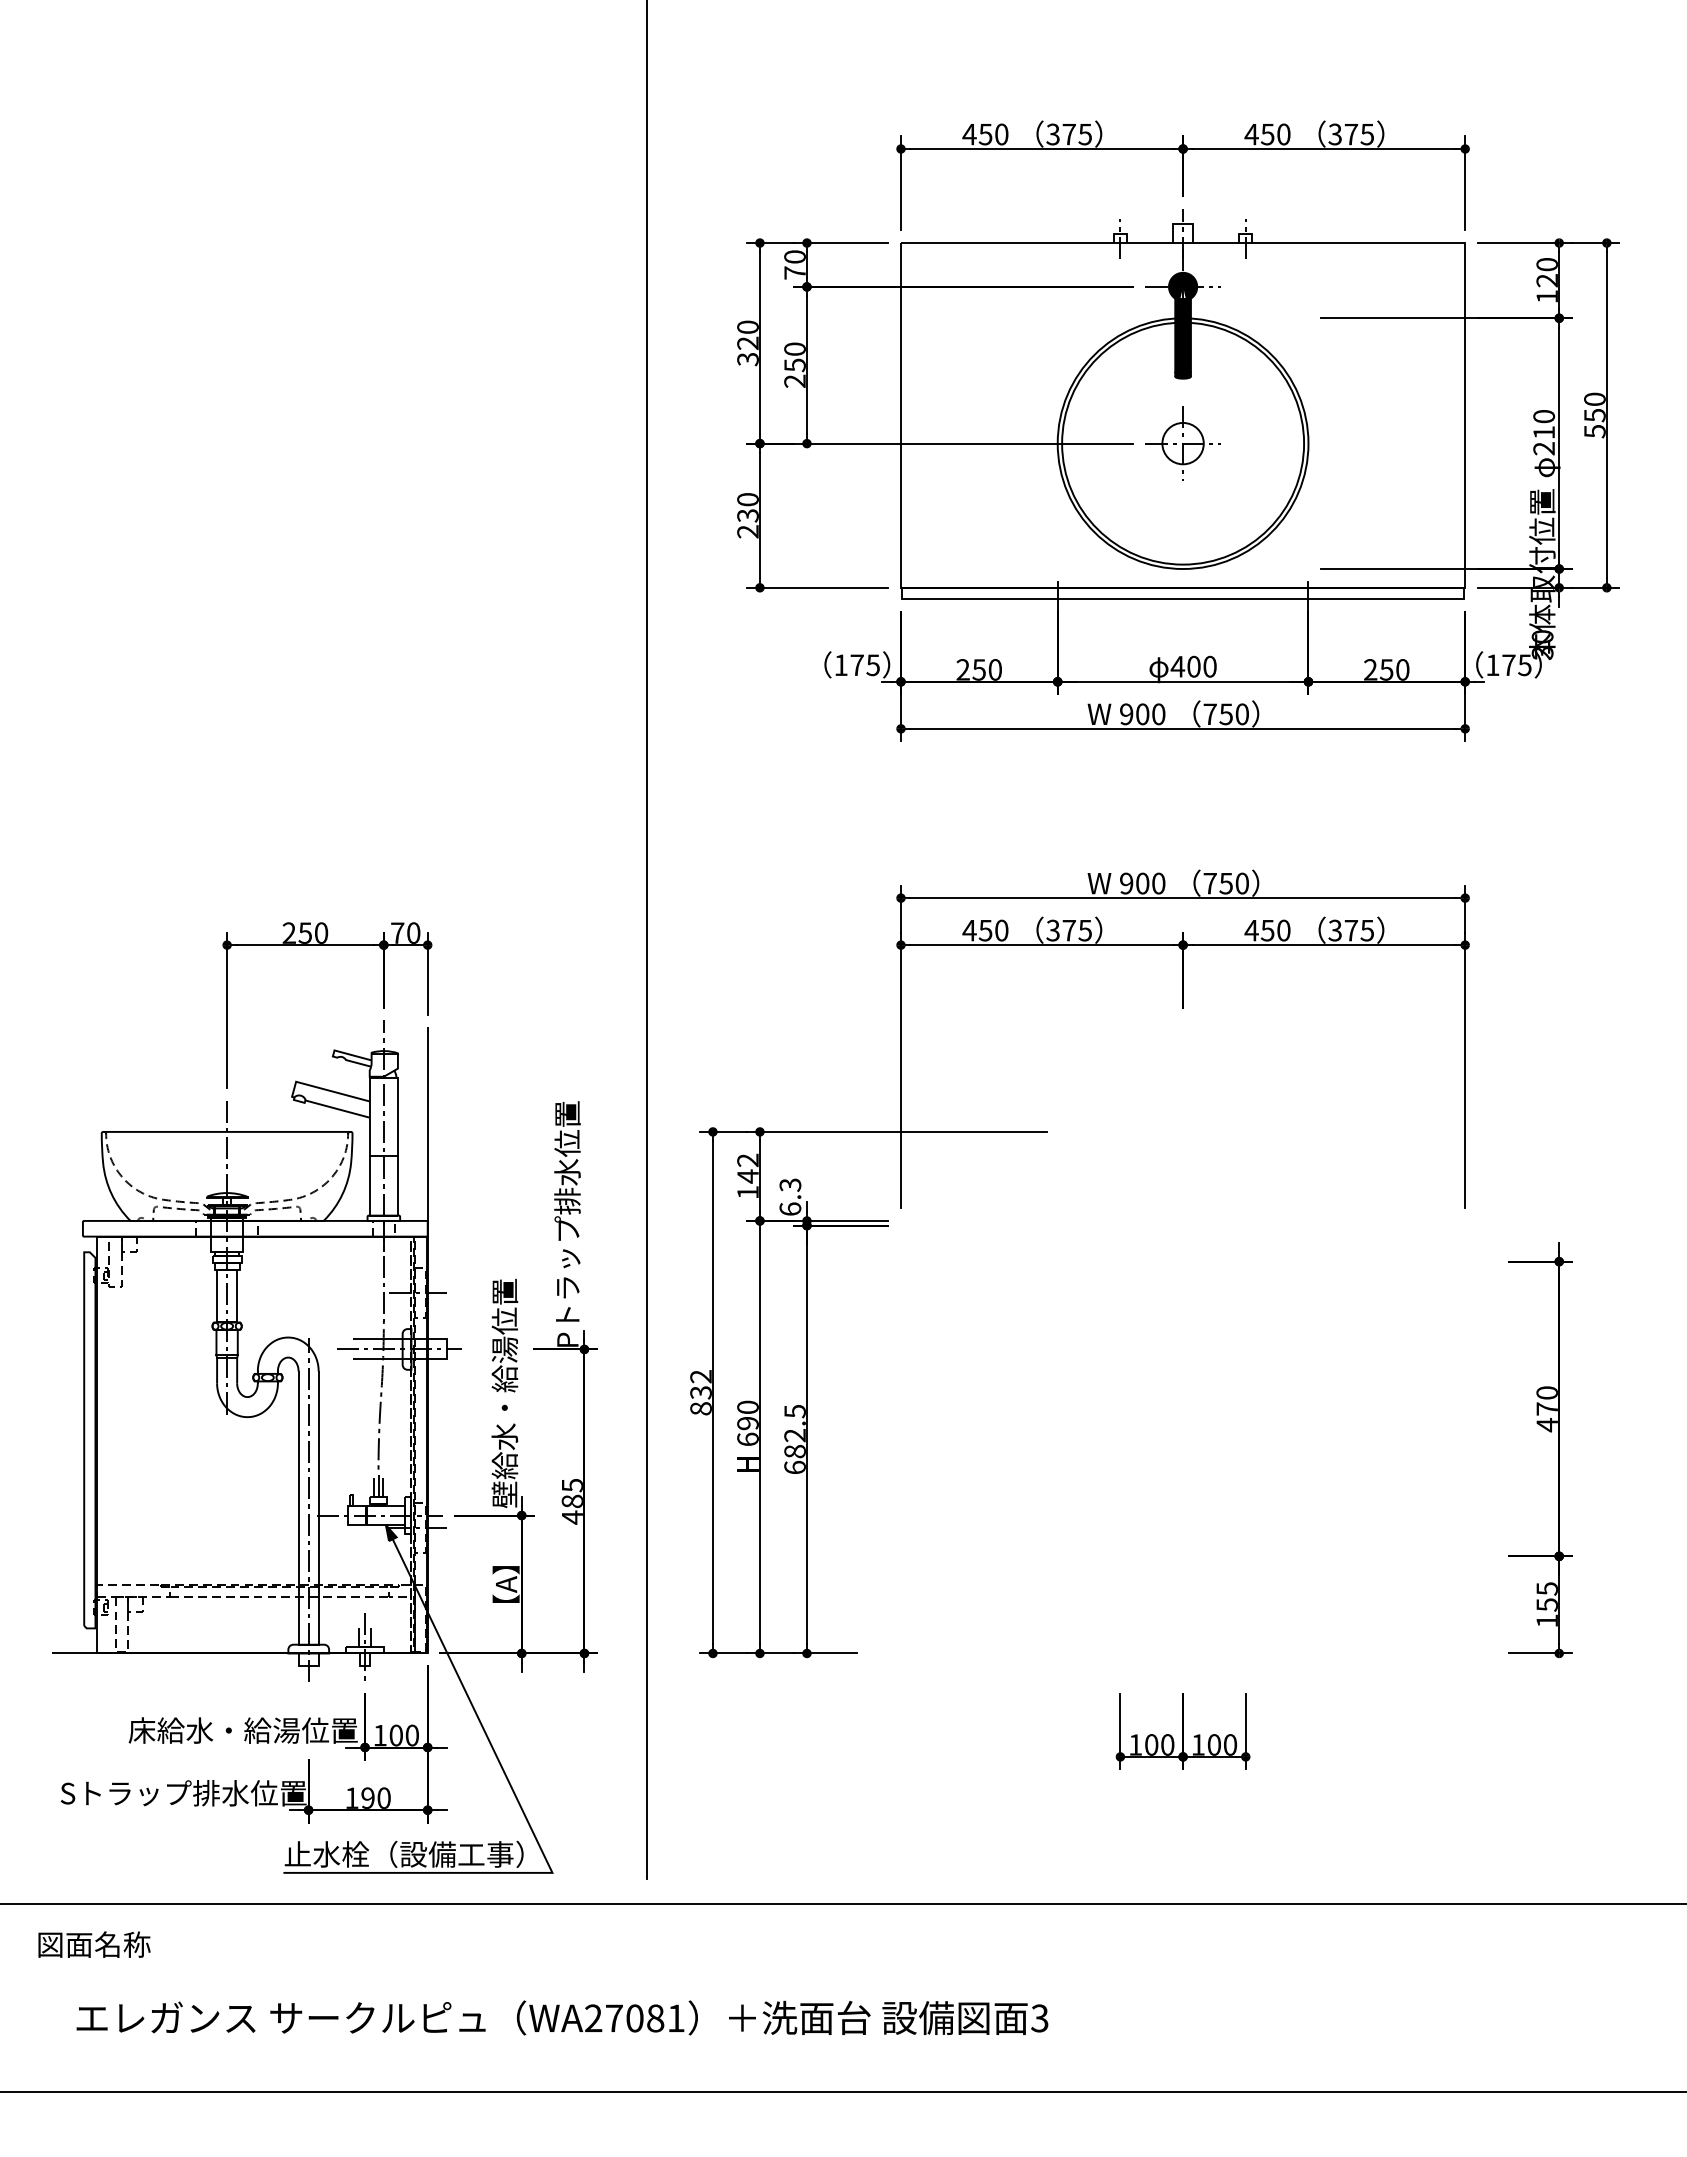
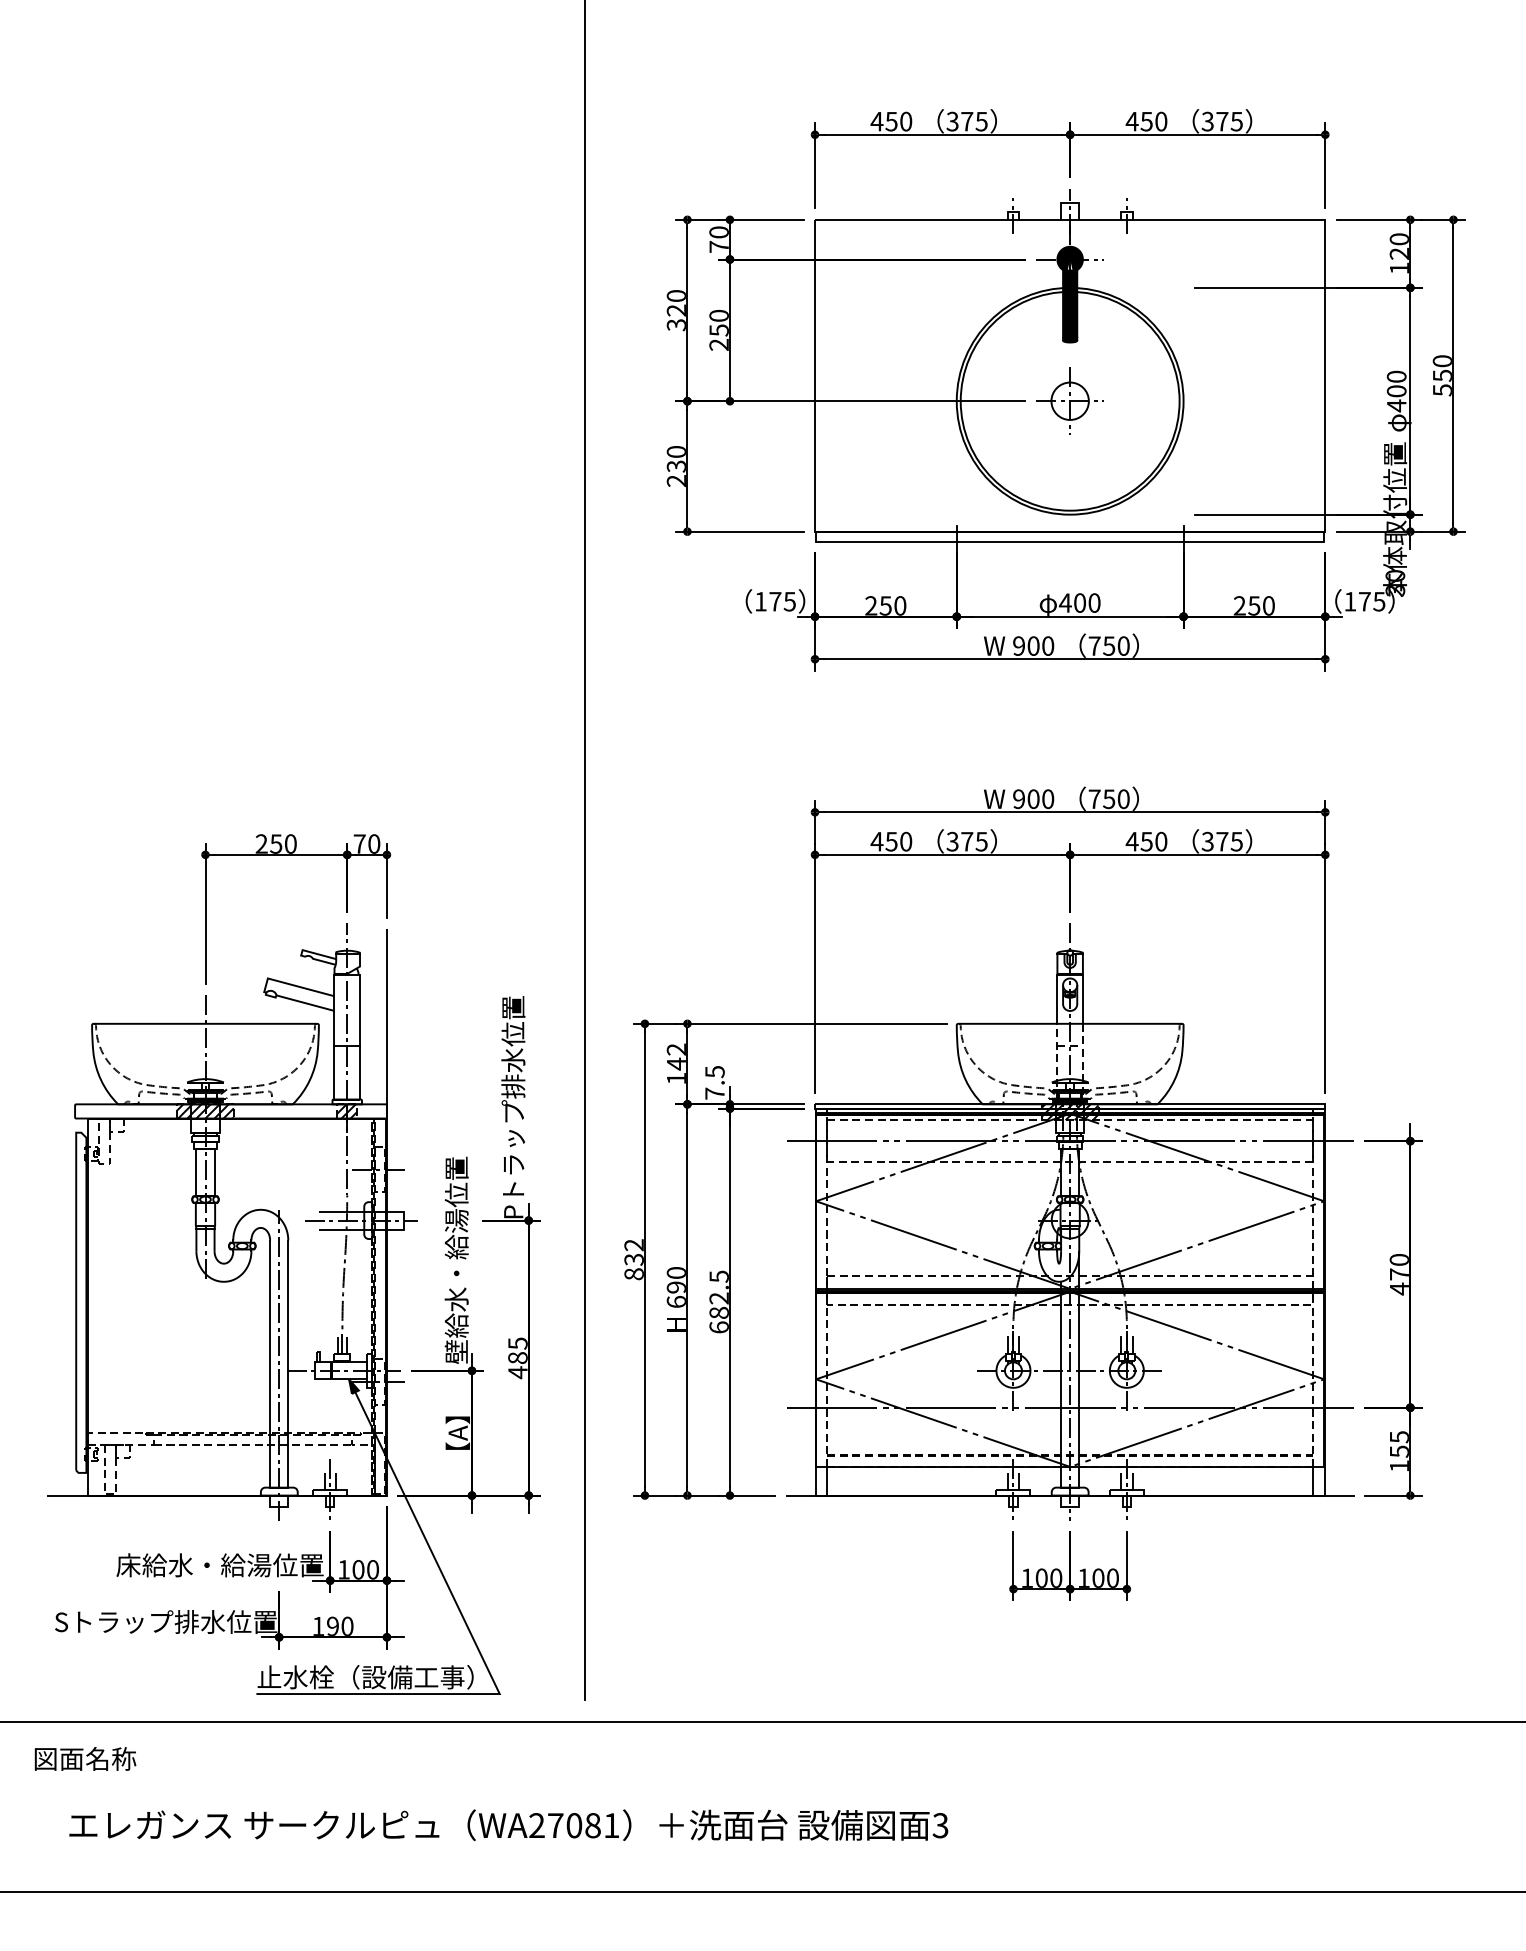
text: (1544, 441) -> (1397, 399), 210 -> 400
text: (790, 1196) -> (715, 1082), 6.3 -> 7.5
hatch: (226, 1228) -> (204, 1111), added
hatch: (383, 1228) -> (346, 1111), added
part: (1183, 1351) -> (1070, 1222), added

